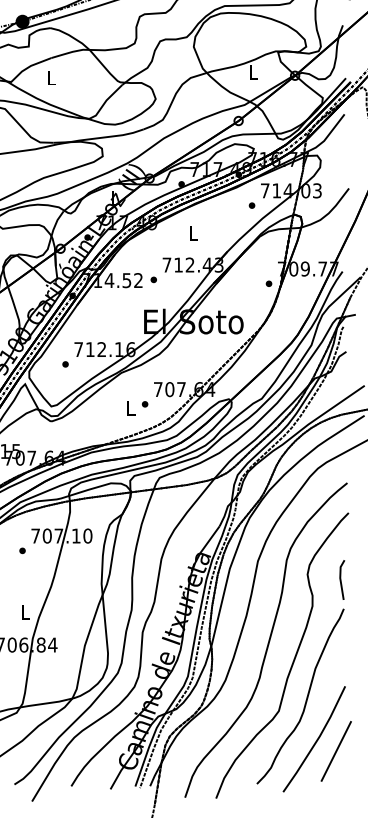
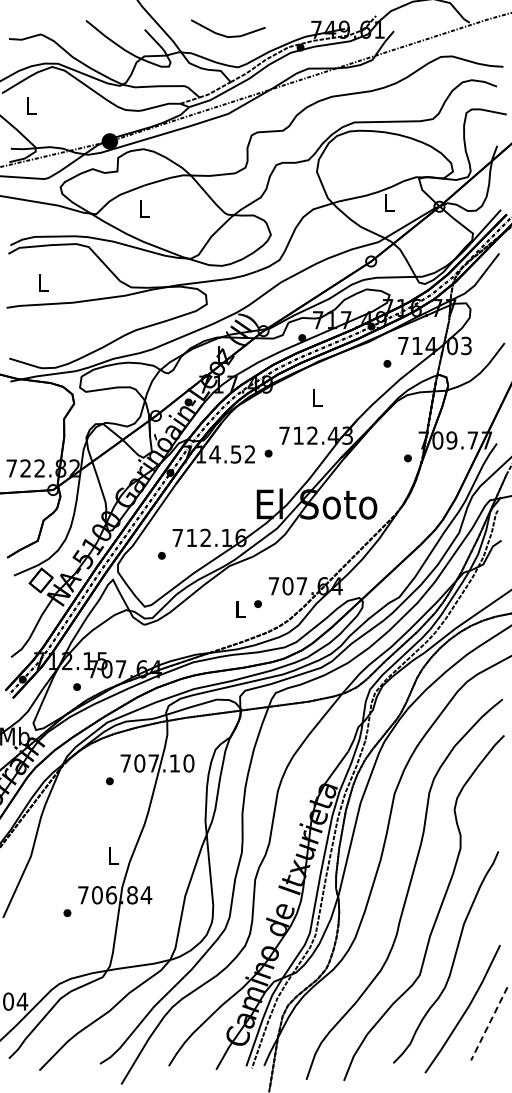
line: (341, 579) -> (495, 816), removed
line: (336, 751) -> (489, 1023), solid -> dashed

